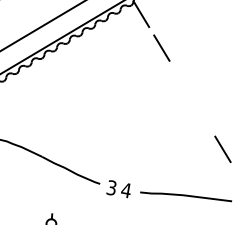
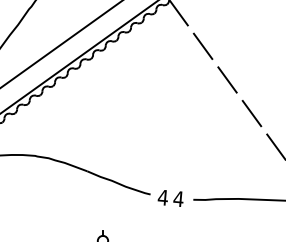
line: (182, 81) -> (227, 79), added
line: (202, 115) -> (251, 113), added
text: (111, 187) -> (162, 197), 3 -> 4

